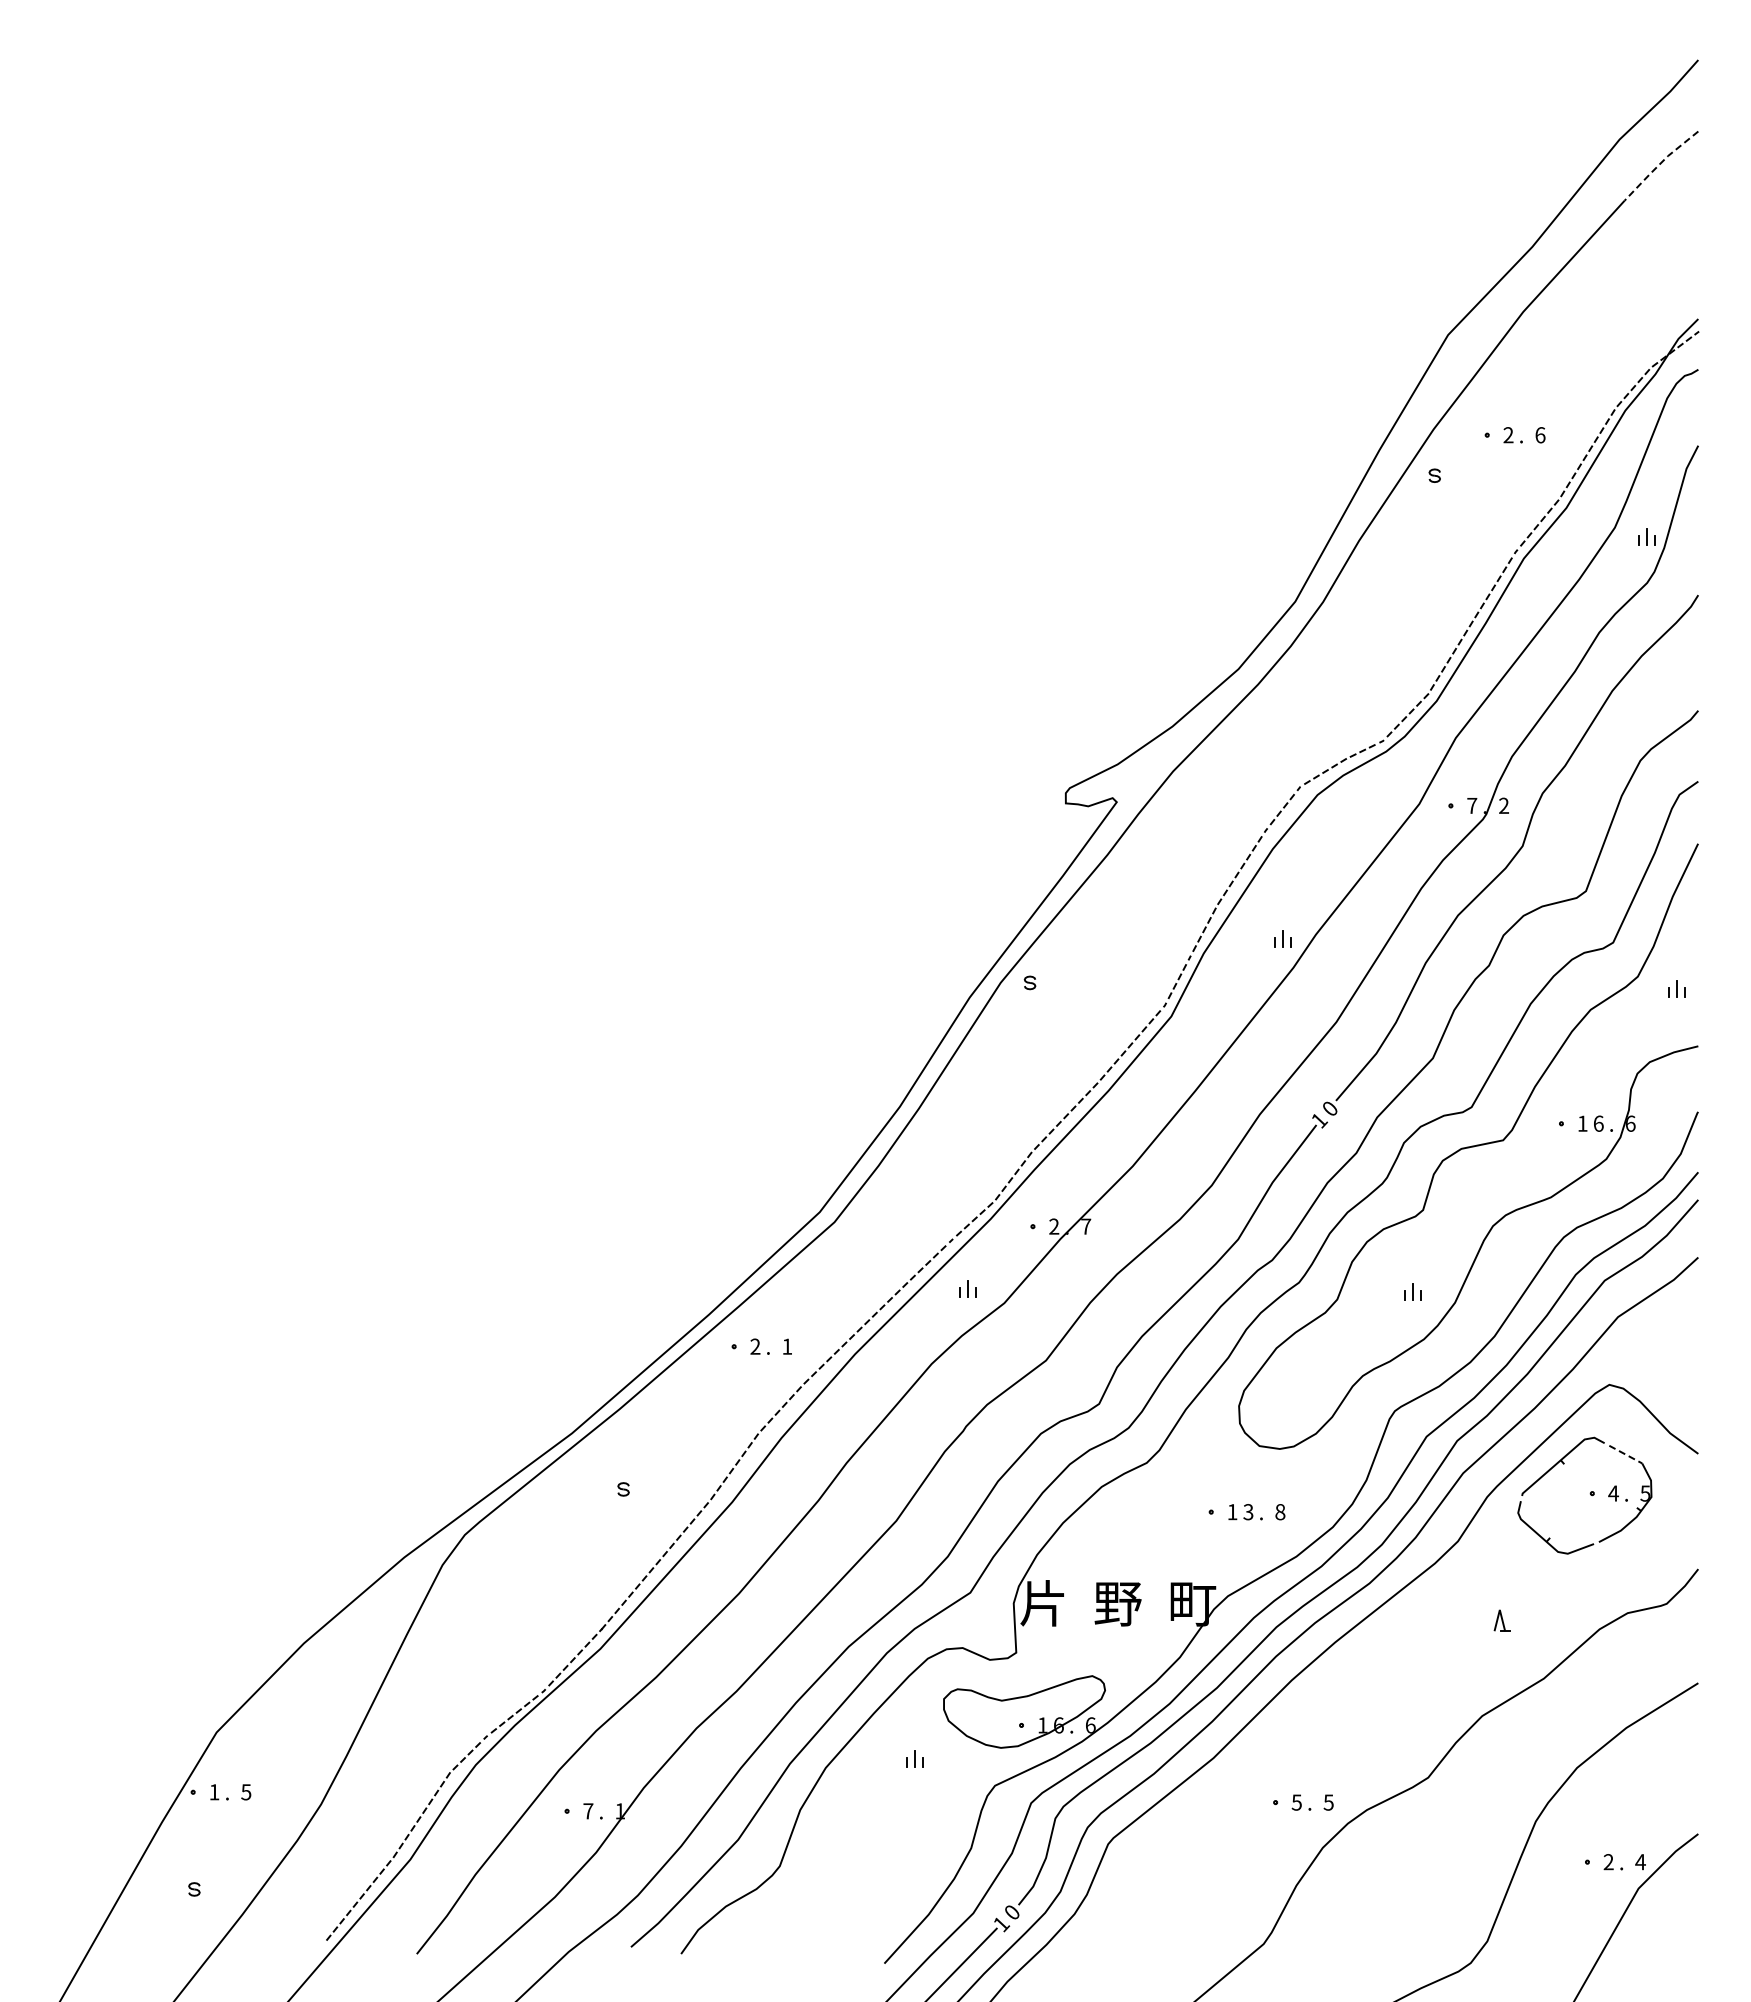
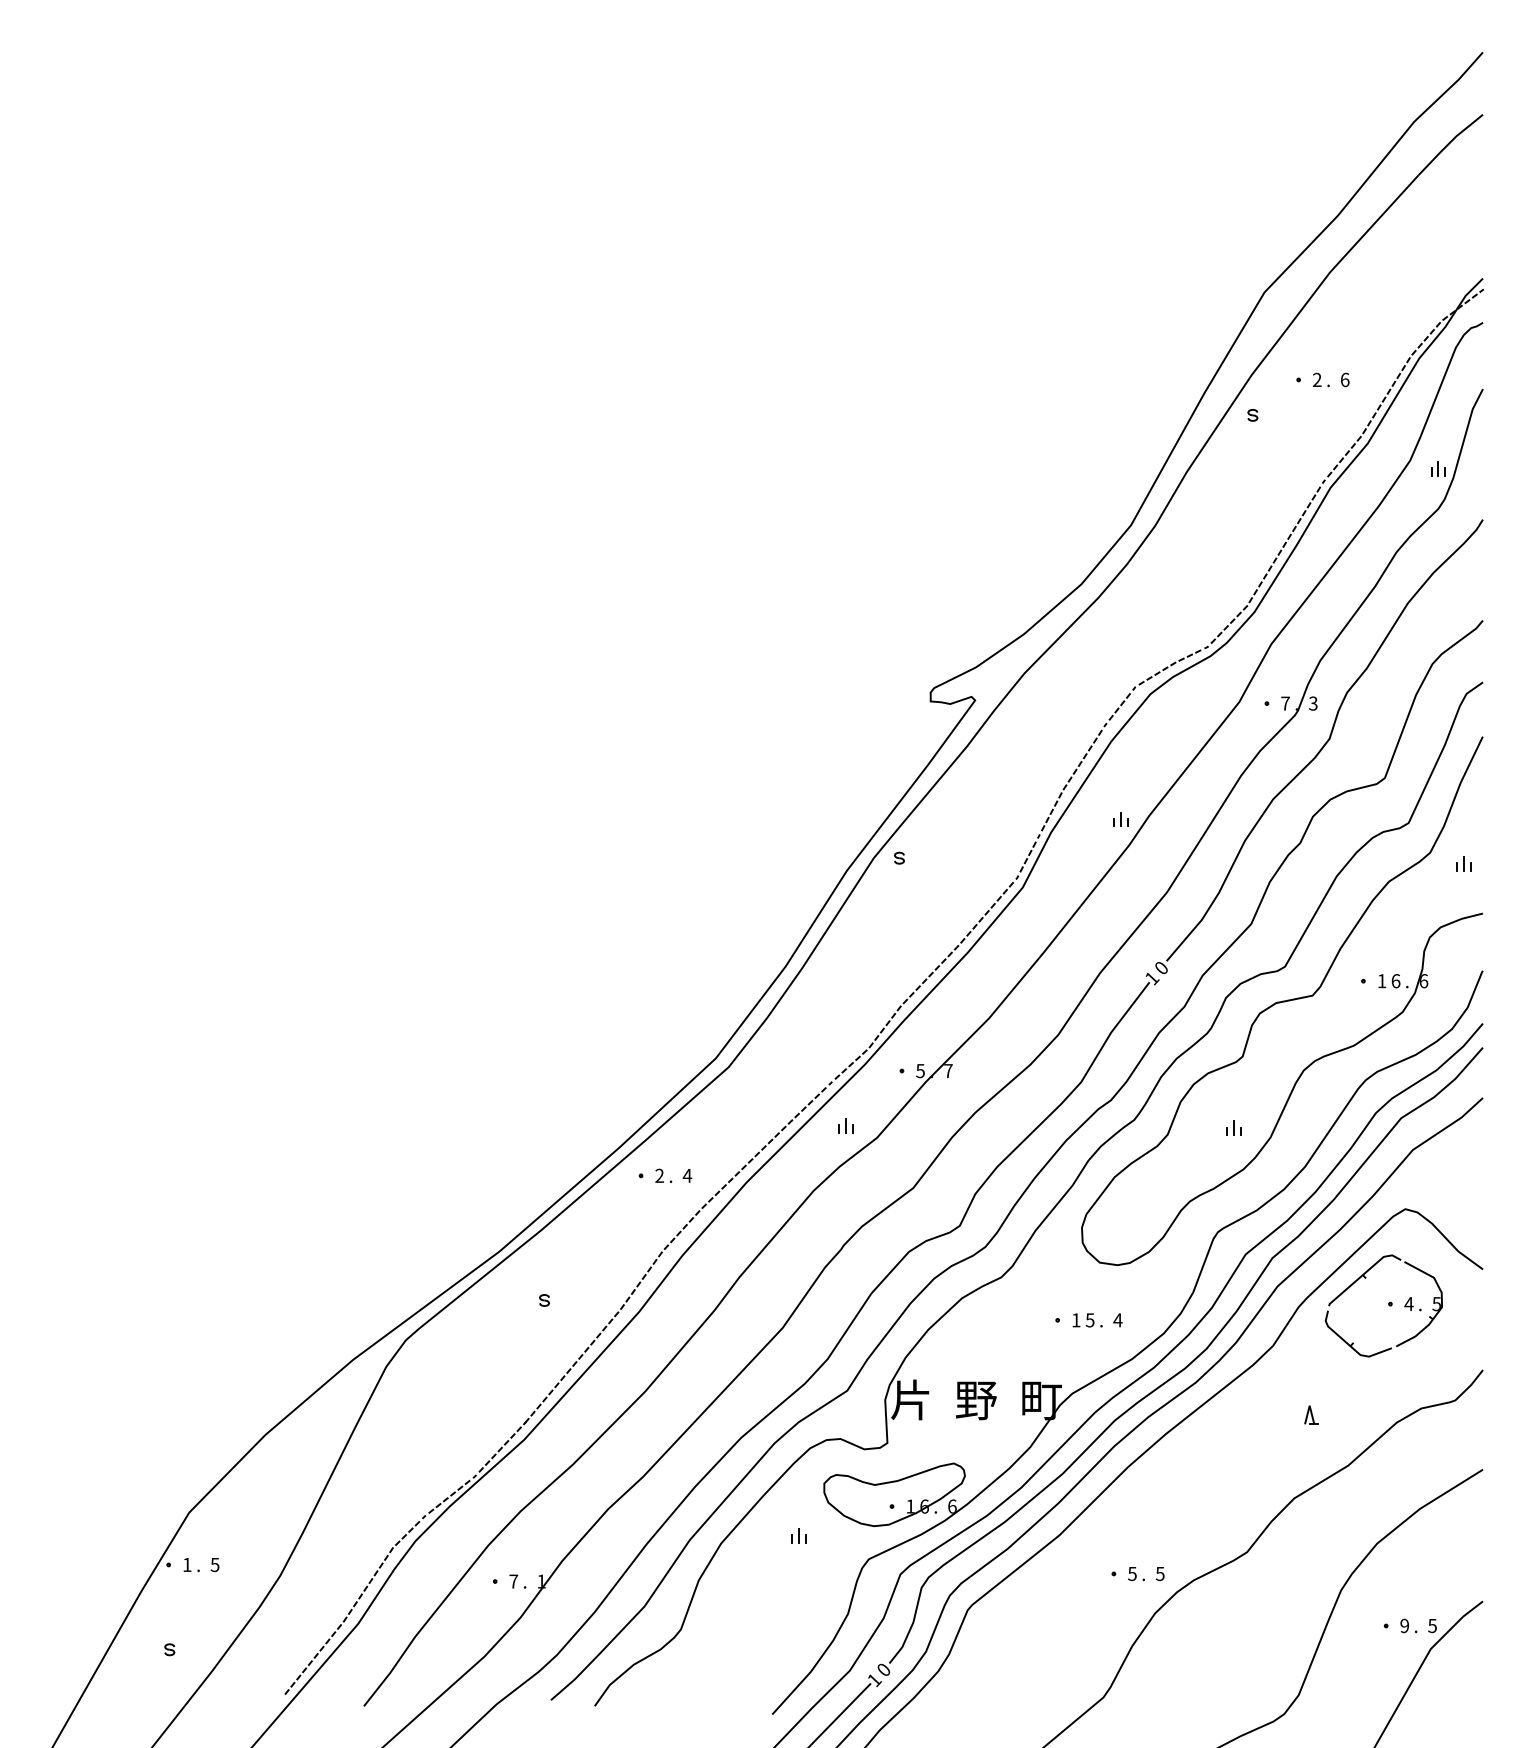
line: (1659, 164) -> (1449, 143), dashed -> solid
text: (1503, 806) -> (1312, 704), 2 -> 3
text: (1054, 1226) -> (920, 1070), 2 -> 5
text: (786, 1346) -> (686, 1175), 1 -> 4
line: (1625, 1454) -> (1419, 1269), dashed -> solid
text: (1248, 1511) -> (1090, 1319), 3 -> 5
text: (1279, 1512) -> (1117, 1320), 8 -> 4
text: (1608, 1862) -> (1404, 1626), 2 -> 9
text: (1640, 1862) -> (1432, 1626), 4 -> 5

